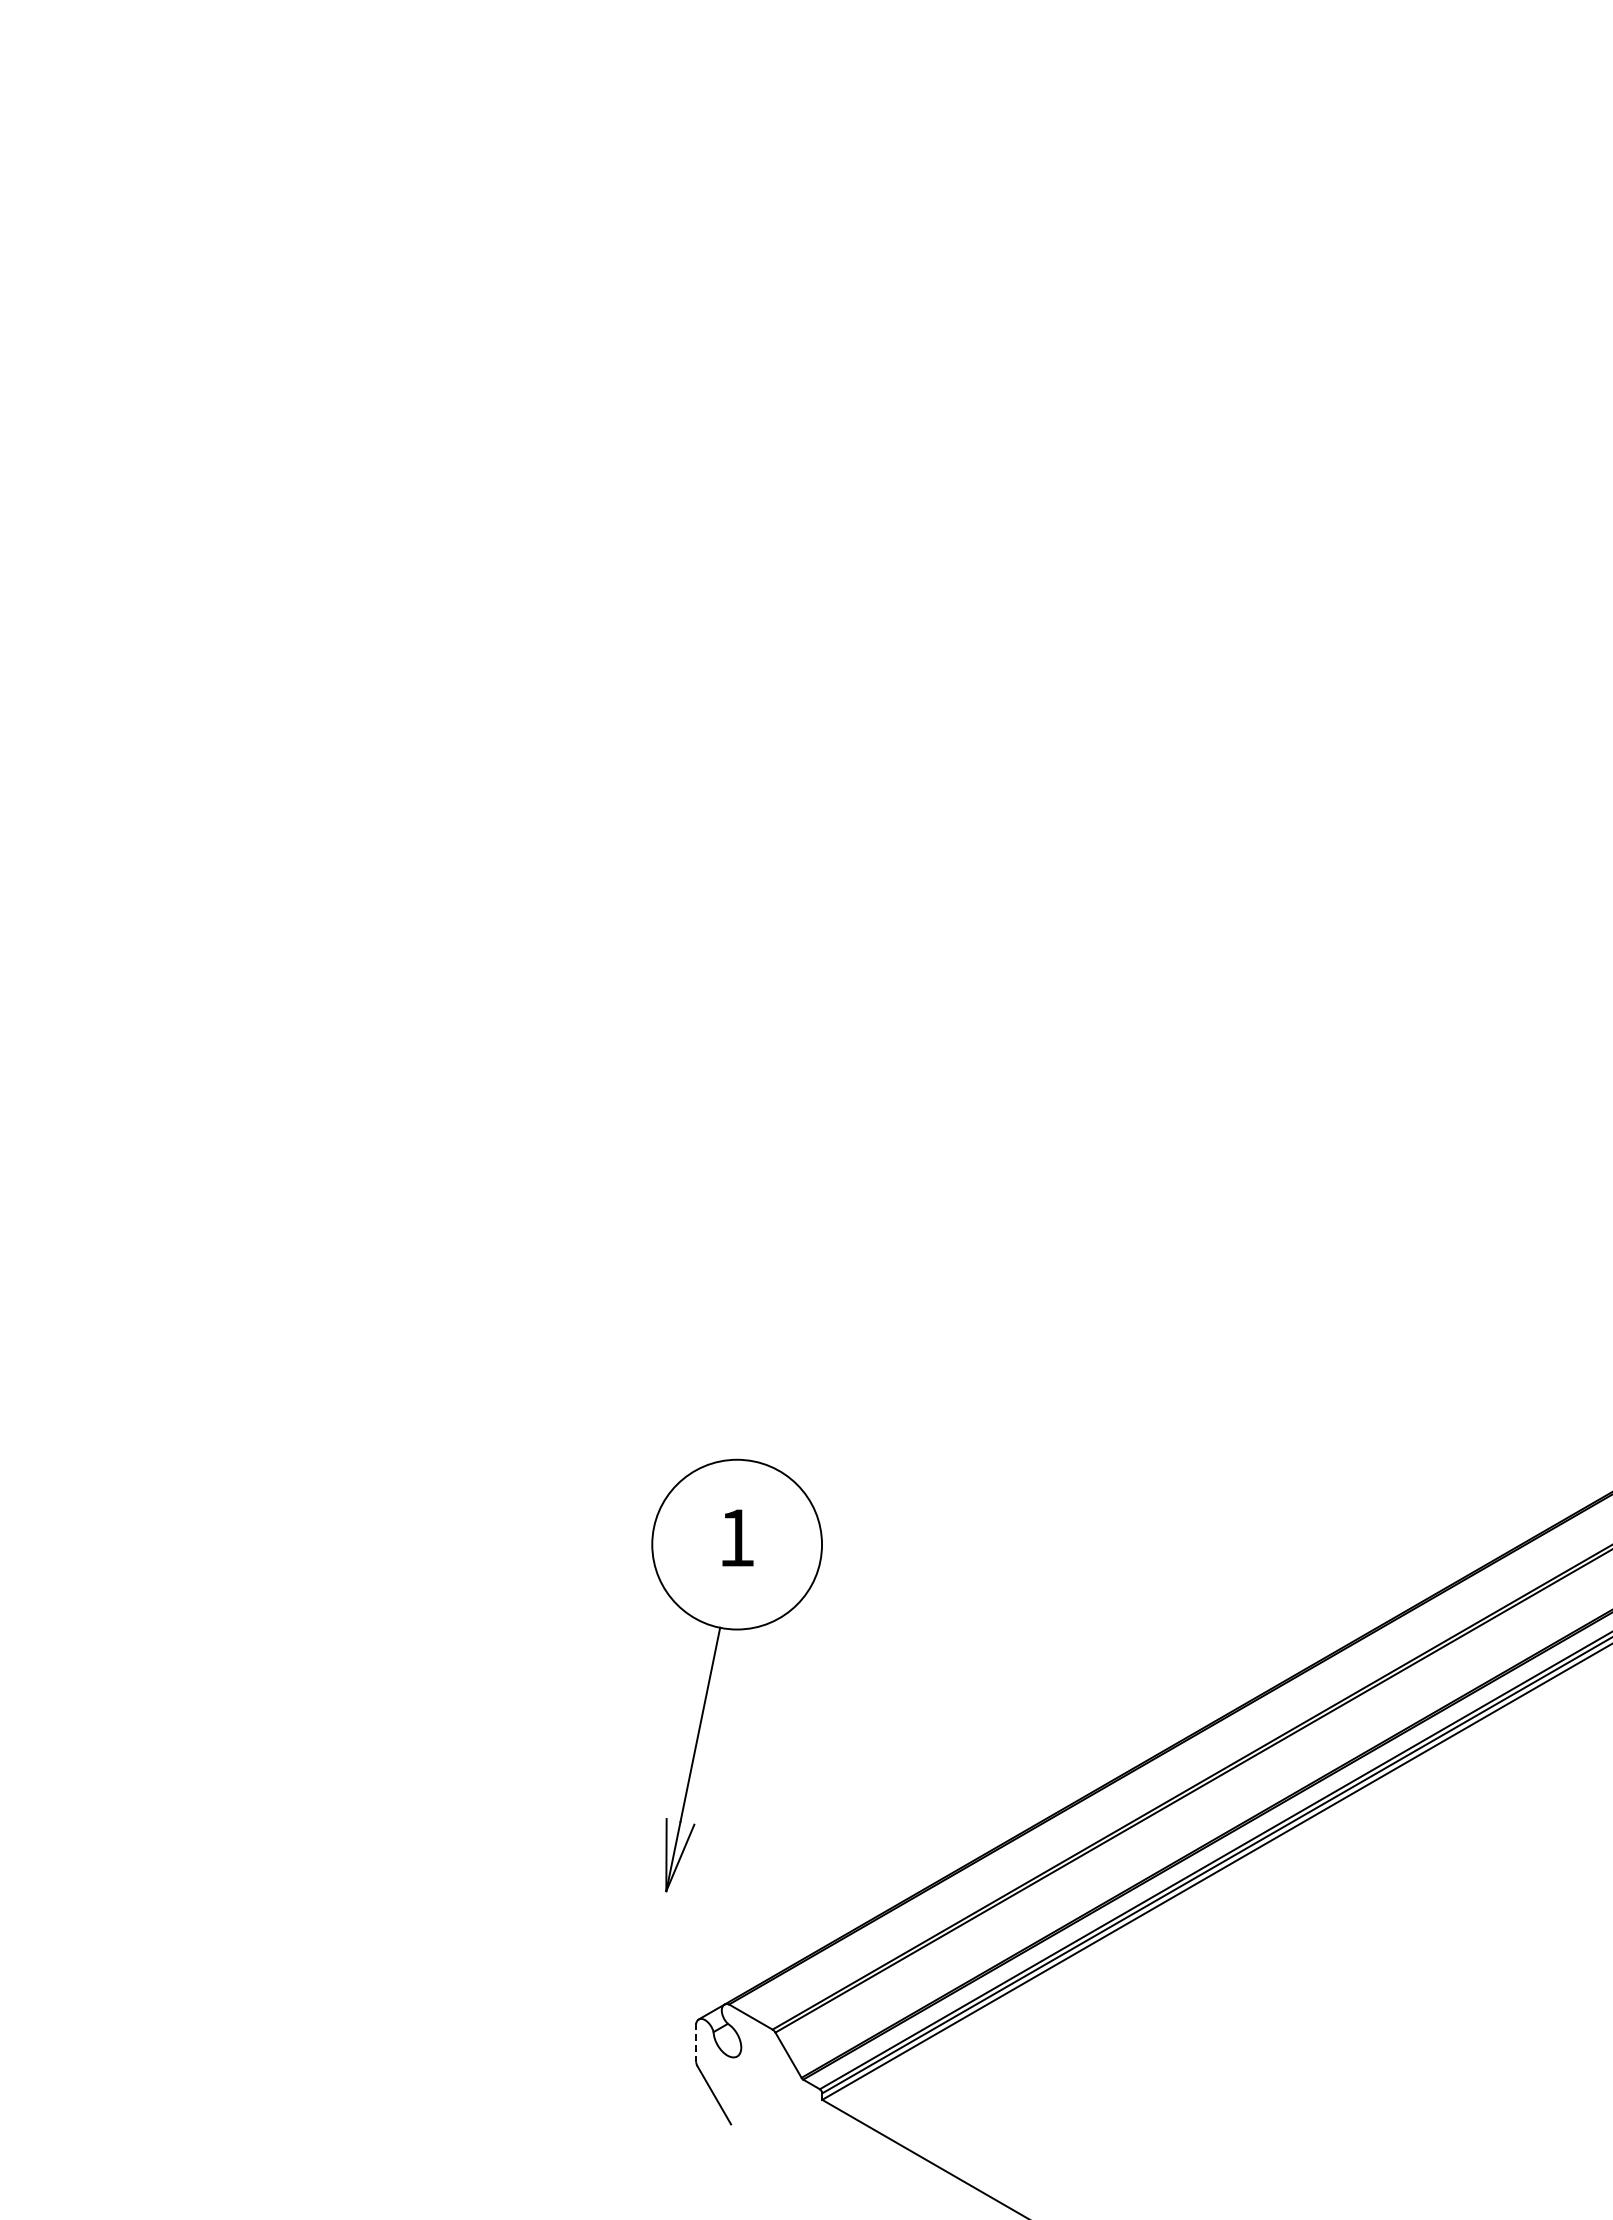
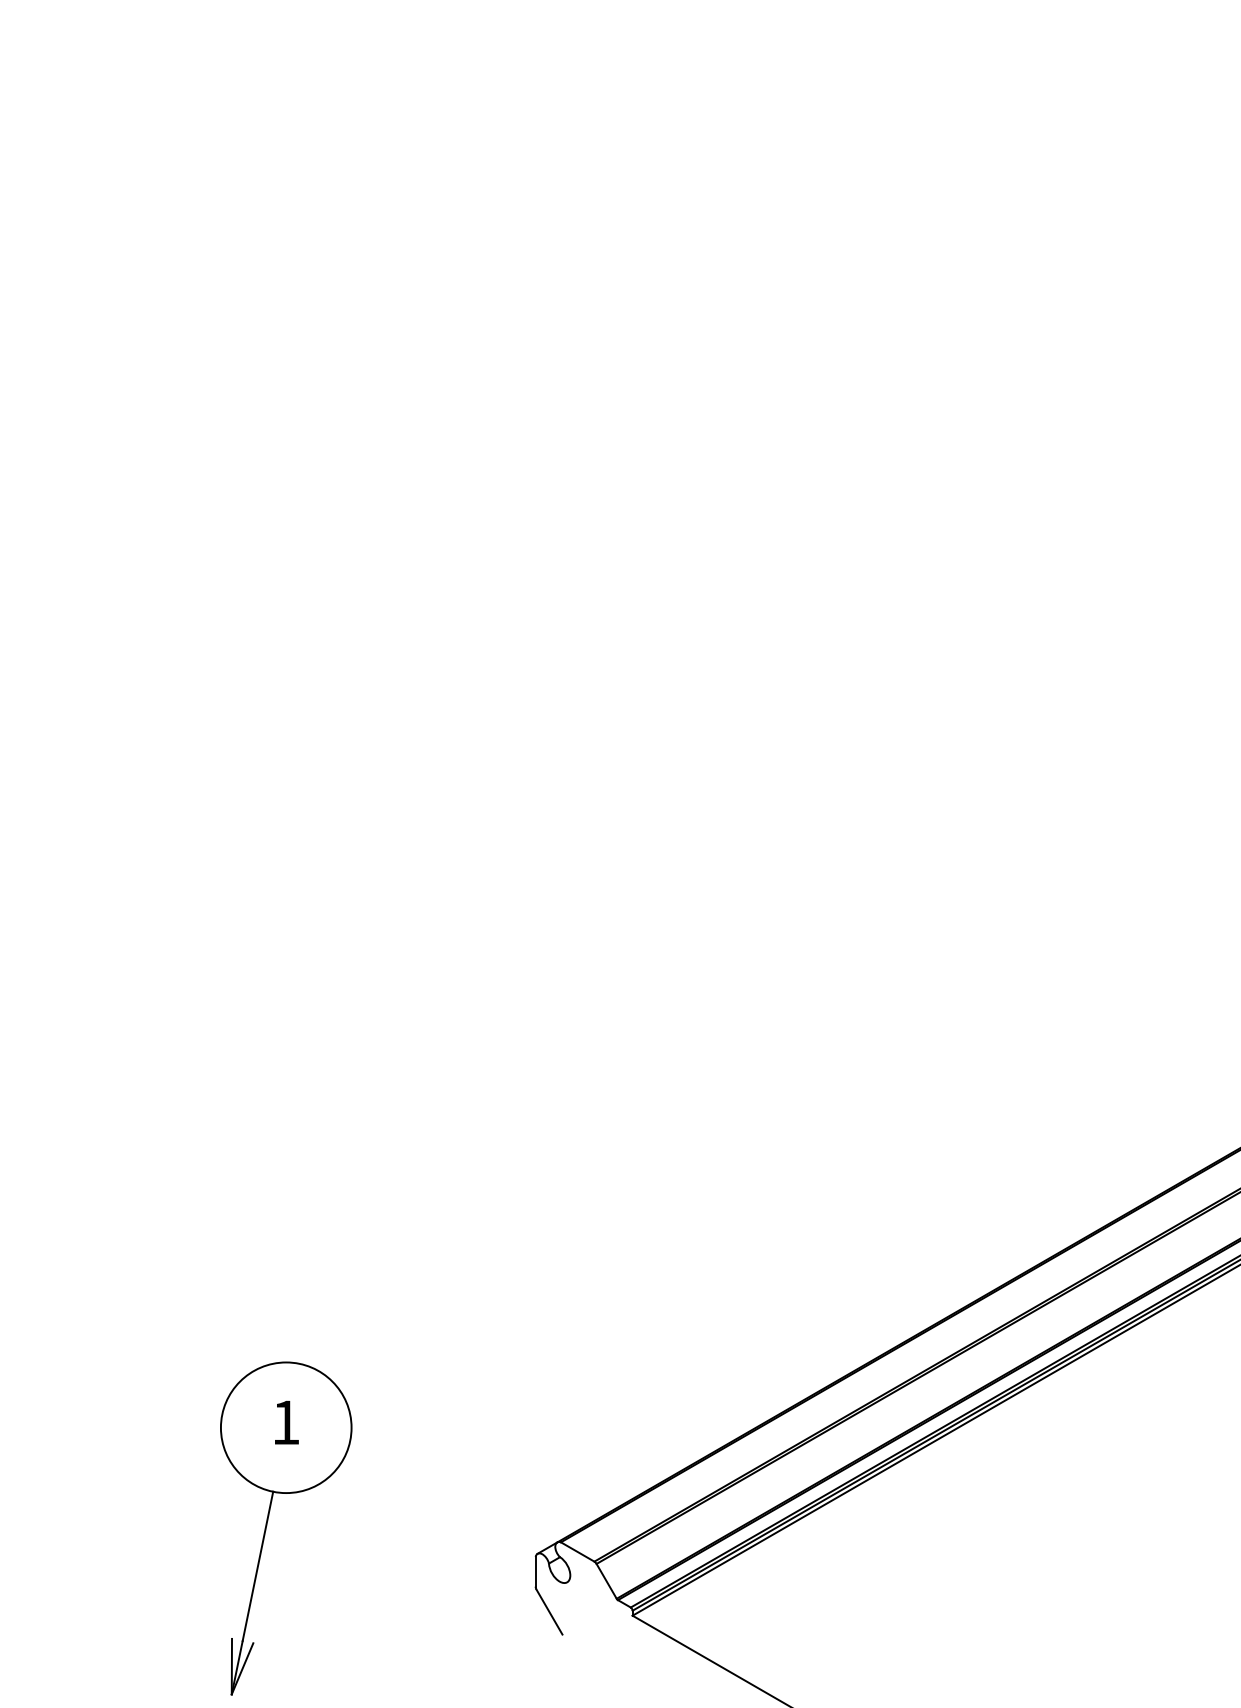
part: (712, 1671) -> (267, 1525), moved
line: (696, 2043) -> (535, 1572), dashed -> solid

